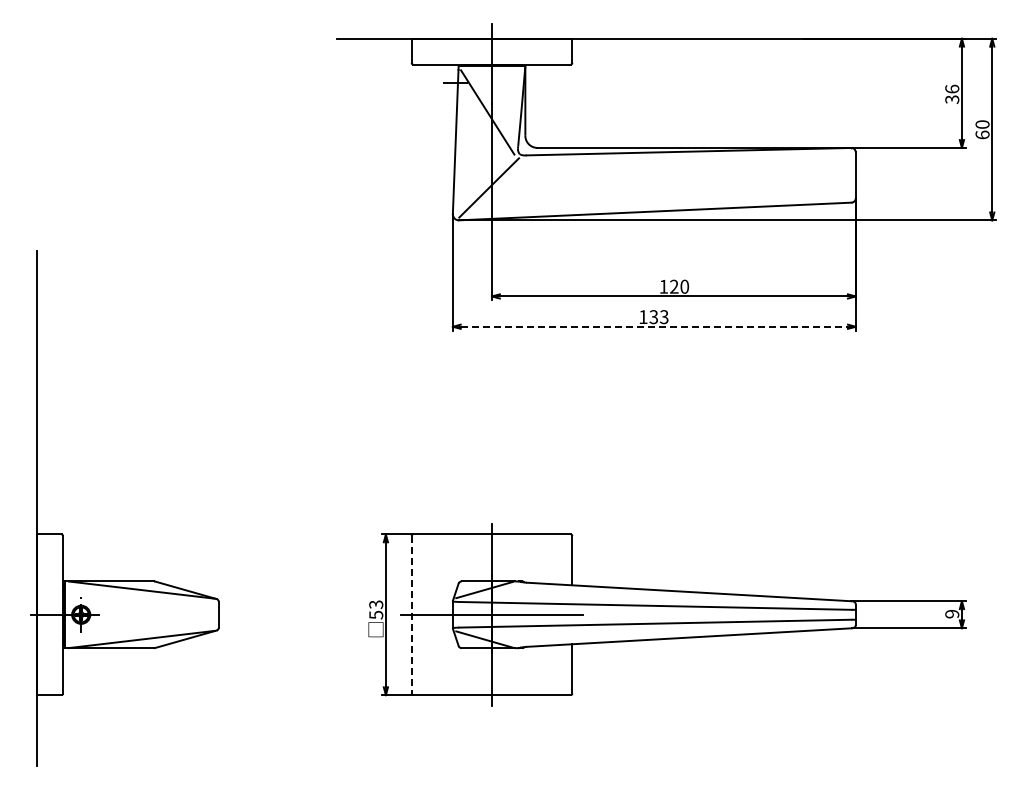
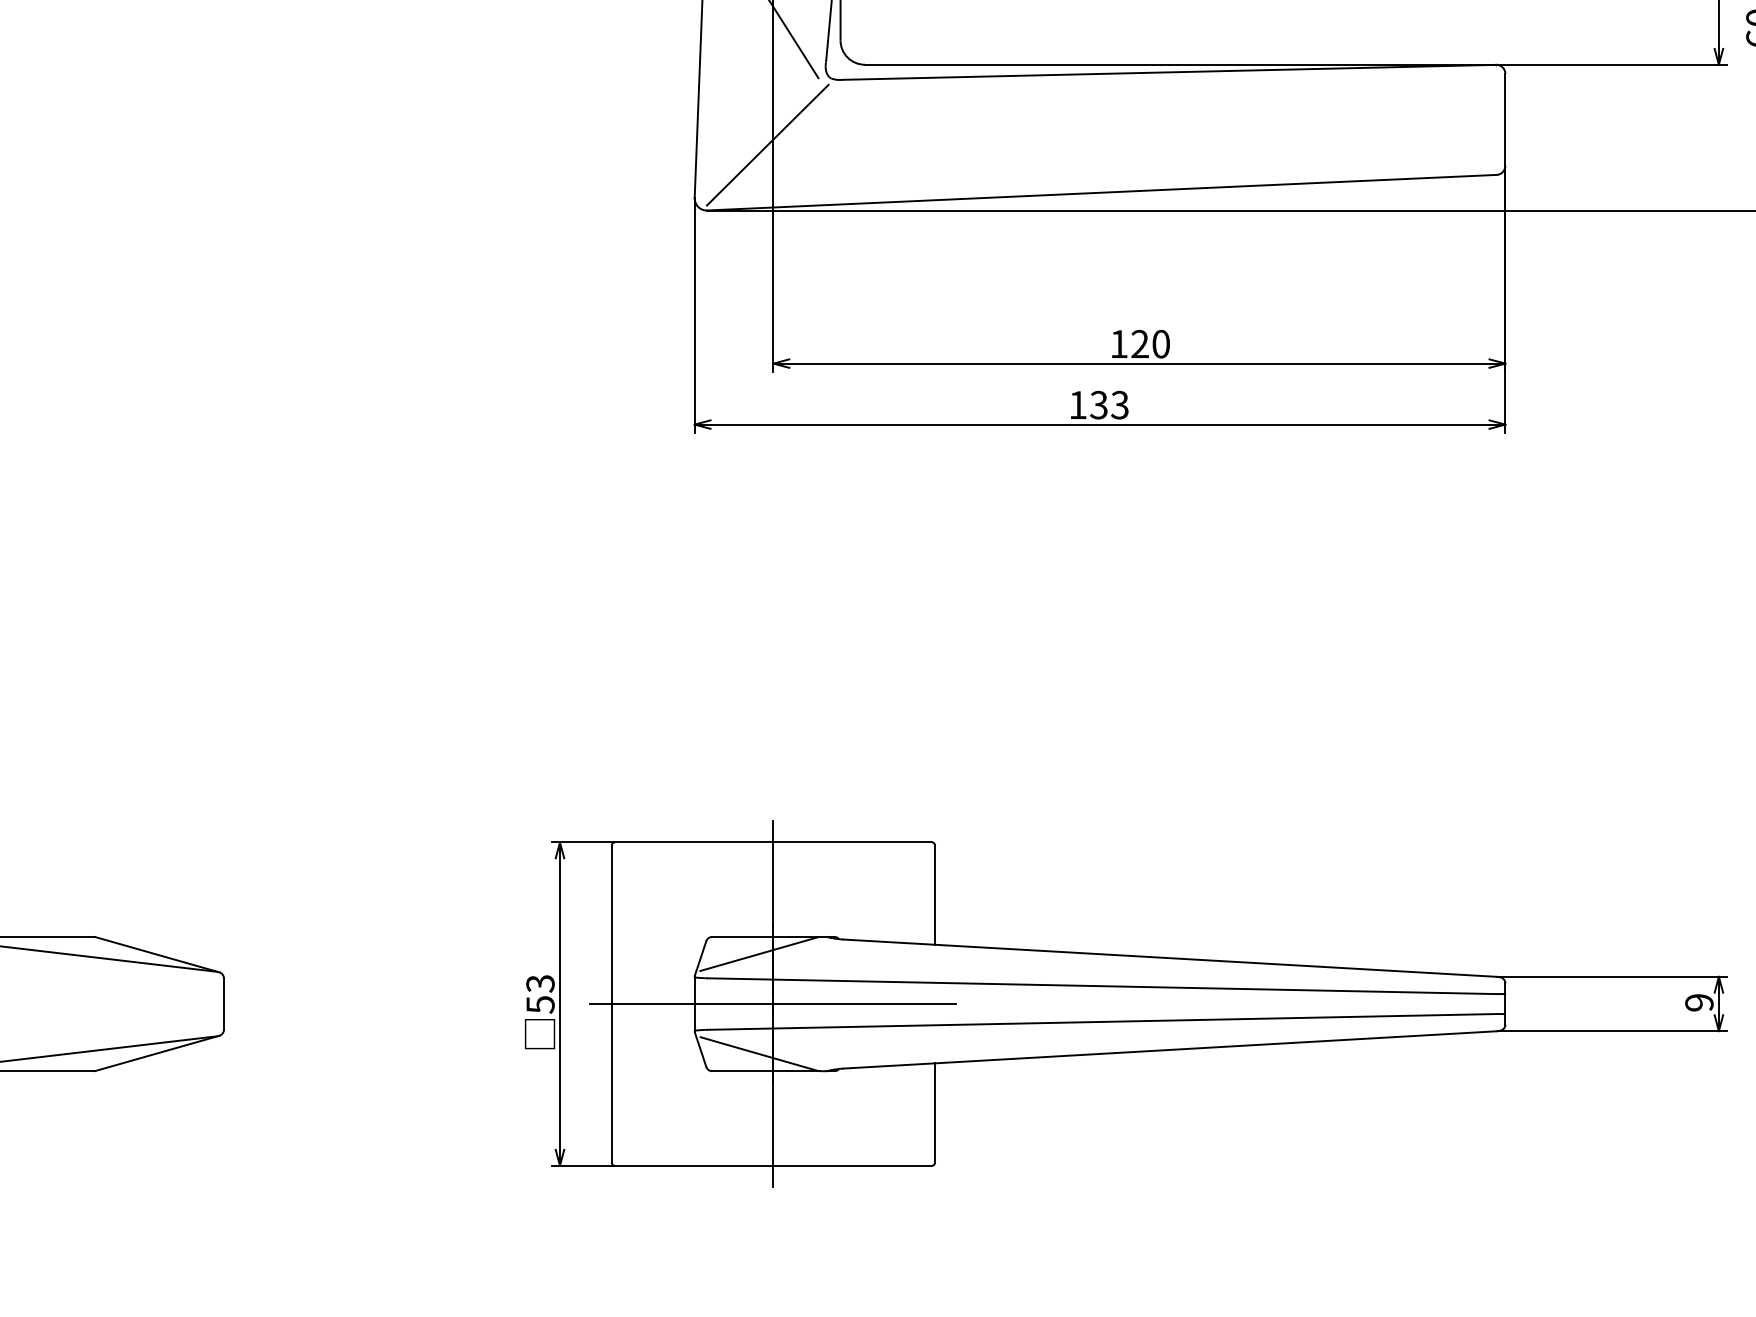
line: (654, 326) -> (1100, 424), dashed -> solid
line: (411, 614) -> (611, 1003), dashed -> solid

